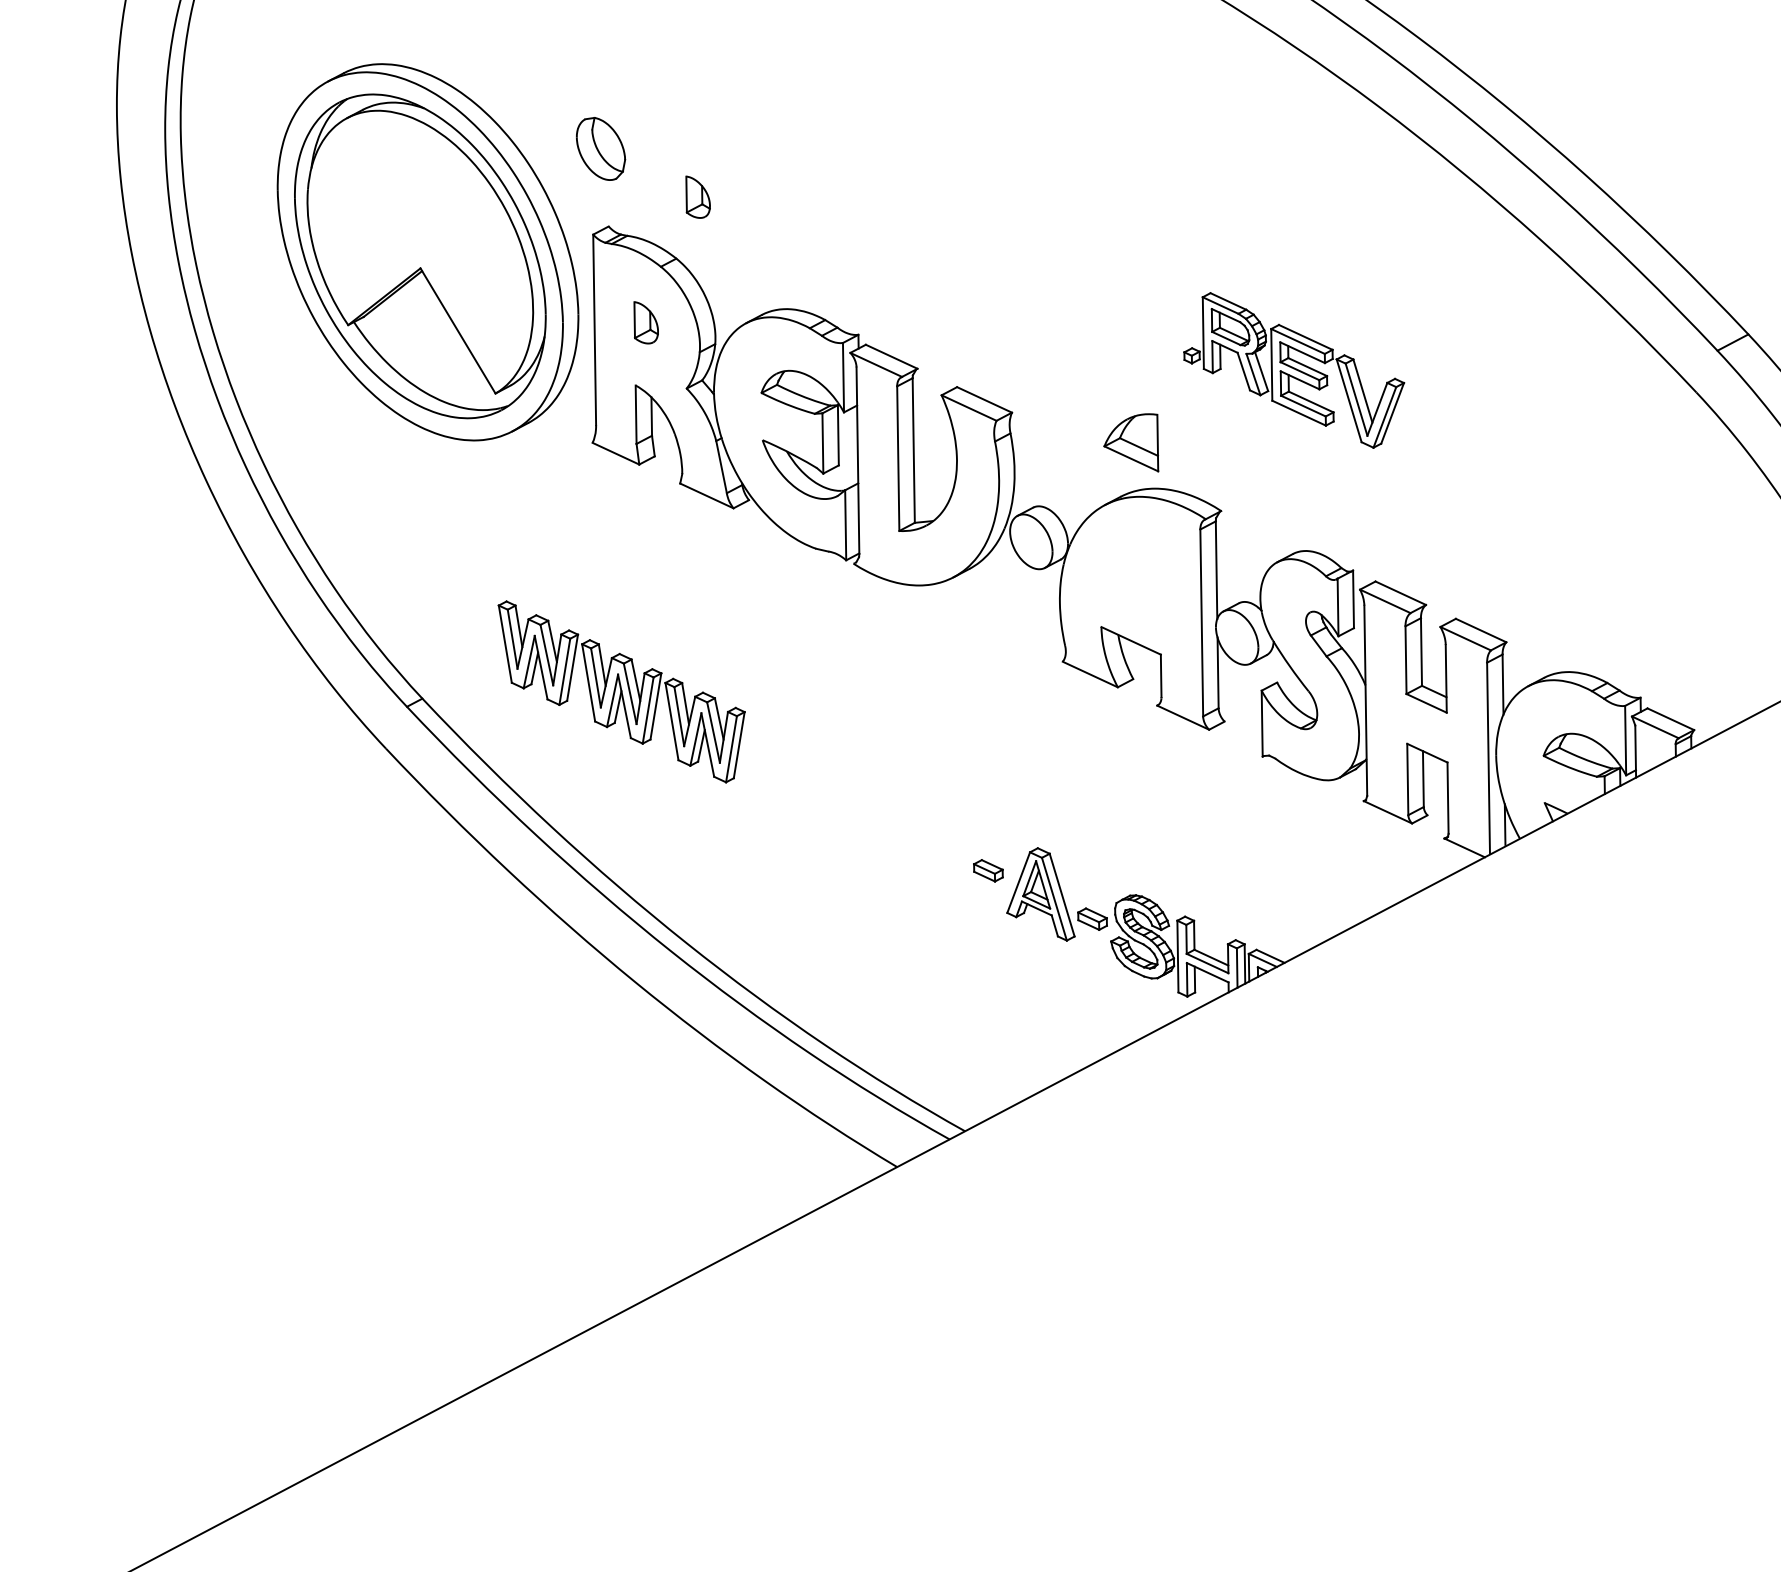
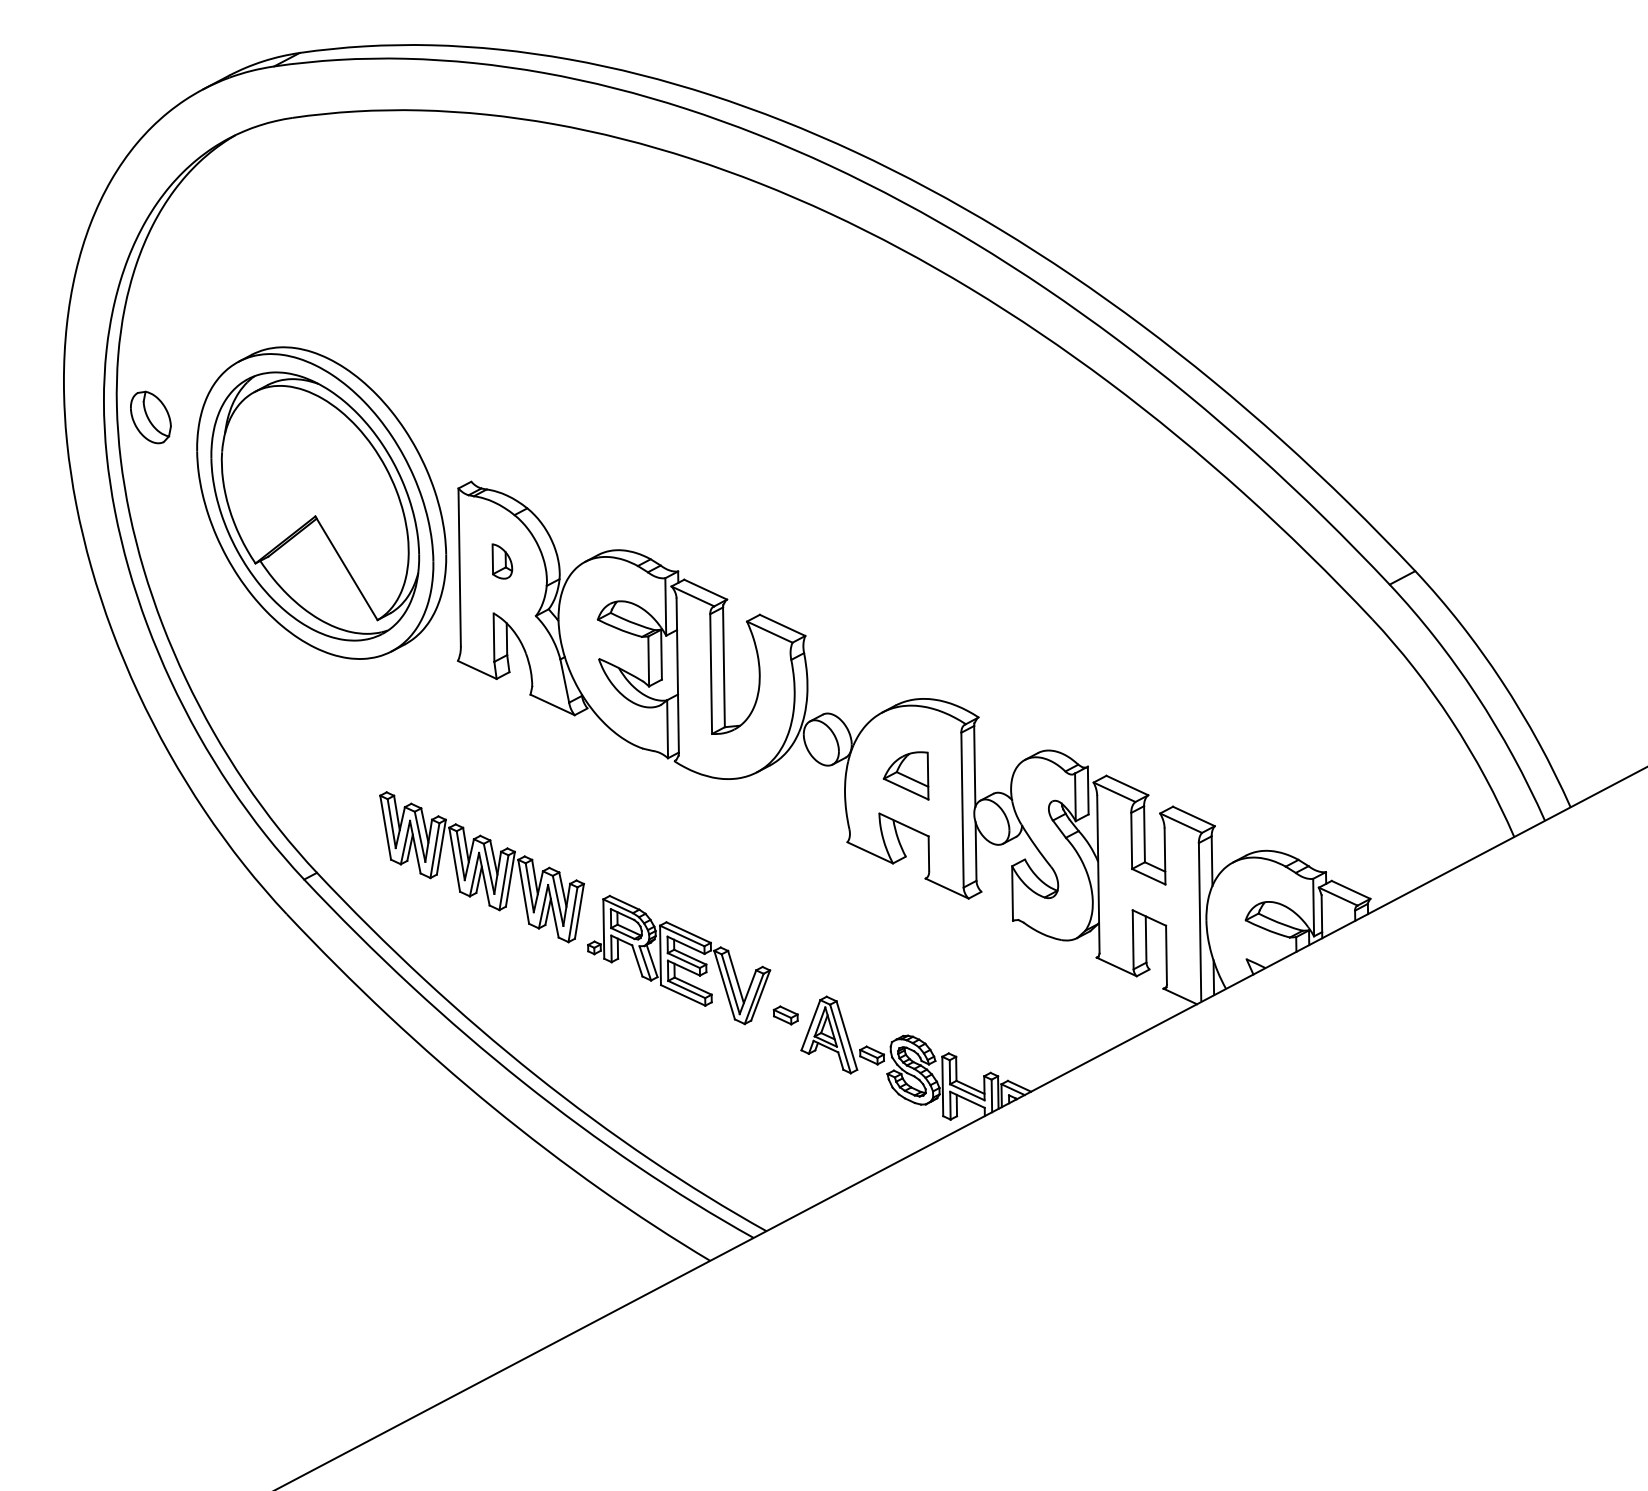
part: (600, 148) -> (150, 417), moved
part: (698, 197) -> (545, 457), removed
part: (1294, 369) -> (679, 959), moved
part: (1130, 442) -> (905, 775), moved

